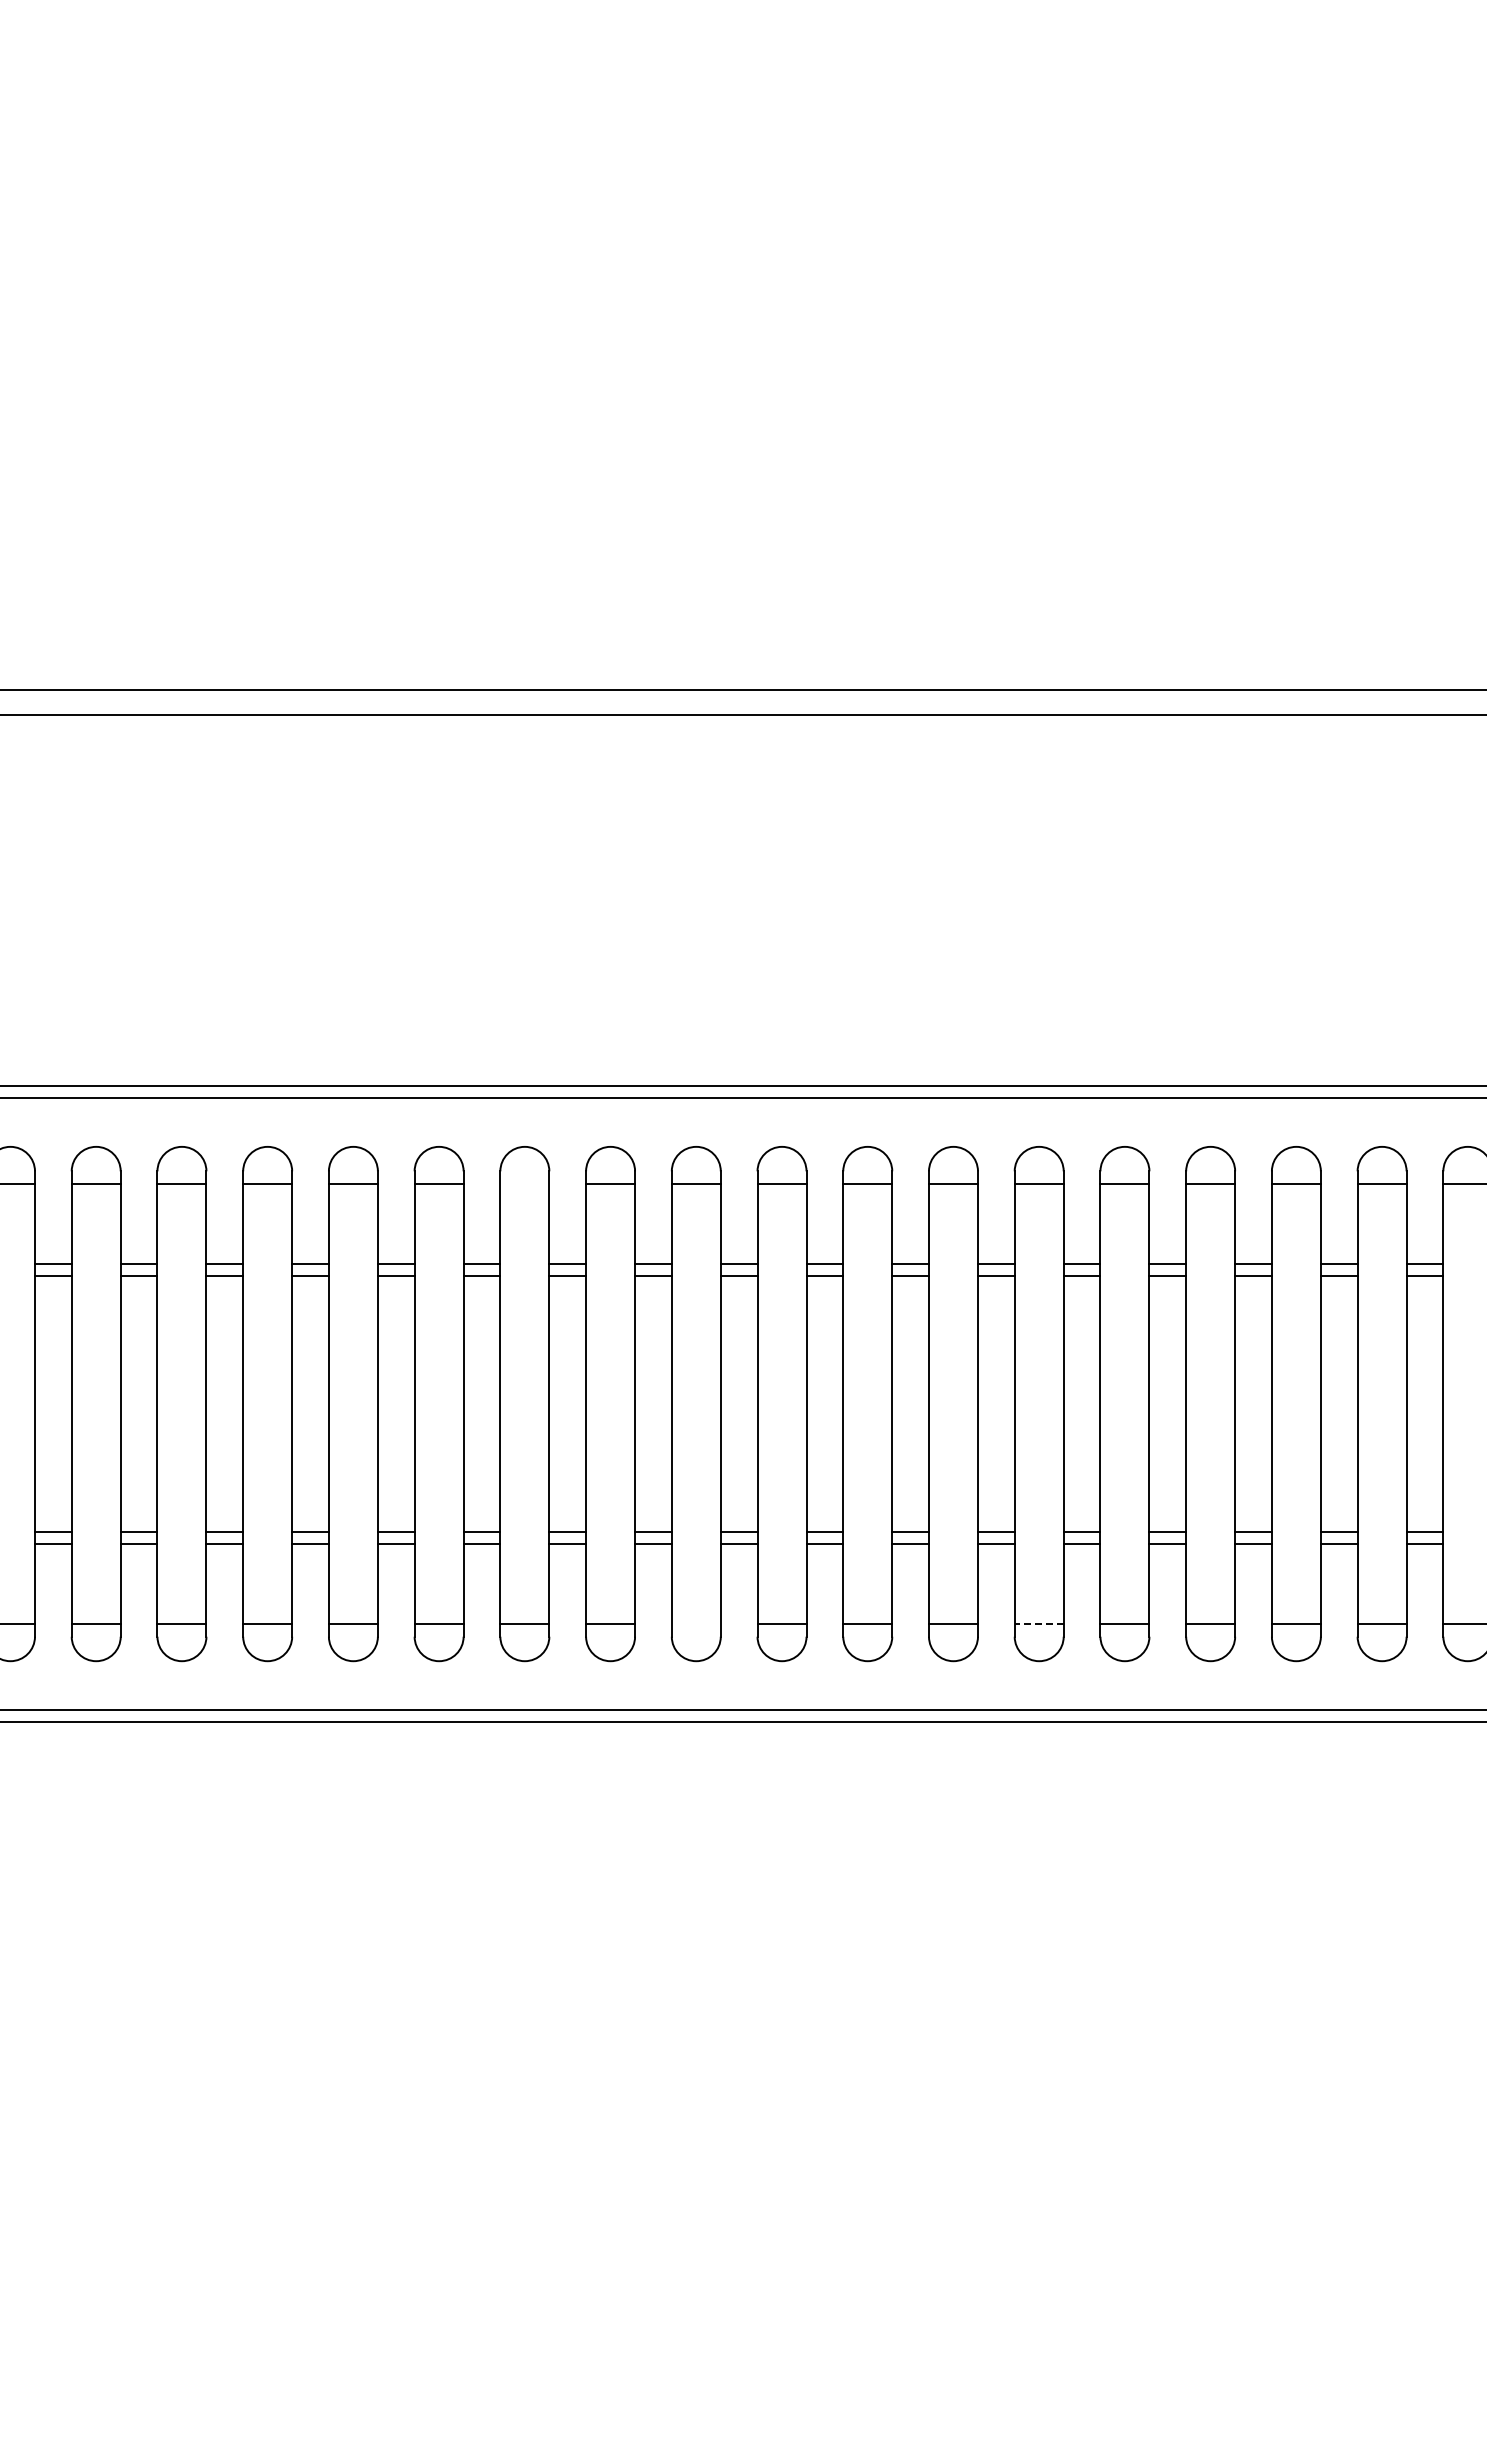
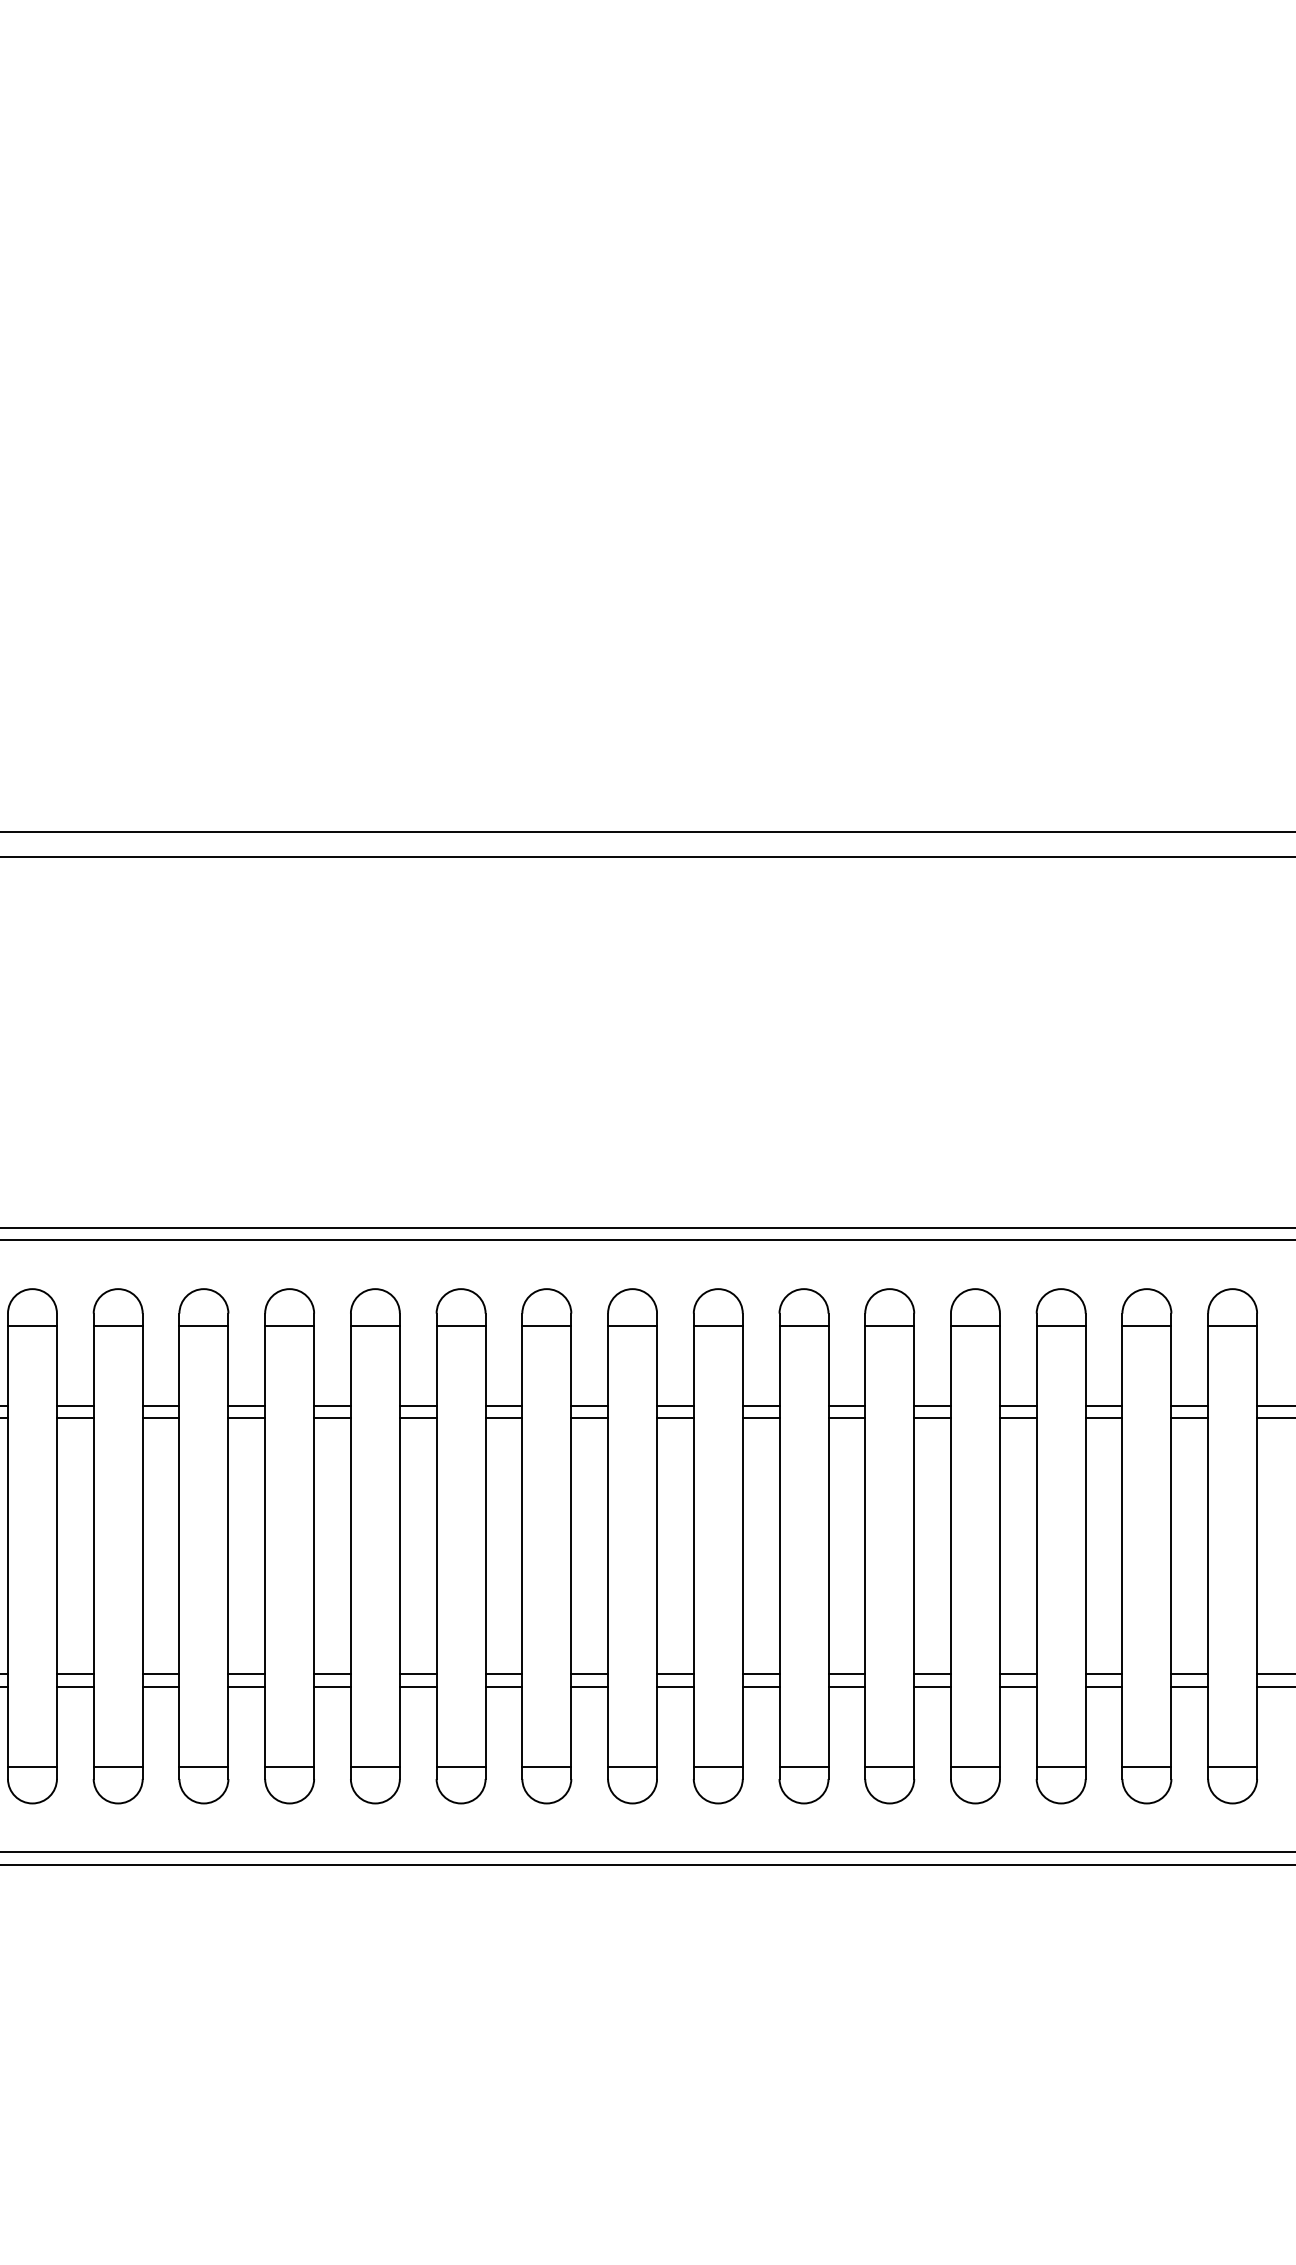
line: (524, 1183) -> (289, 1325), added
line: (695, 1624) -> (460, 1766), added
line: (1038, 1624) -> (803, 1766), dashed -> solid

